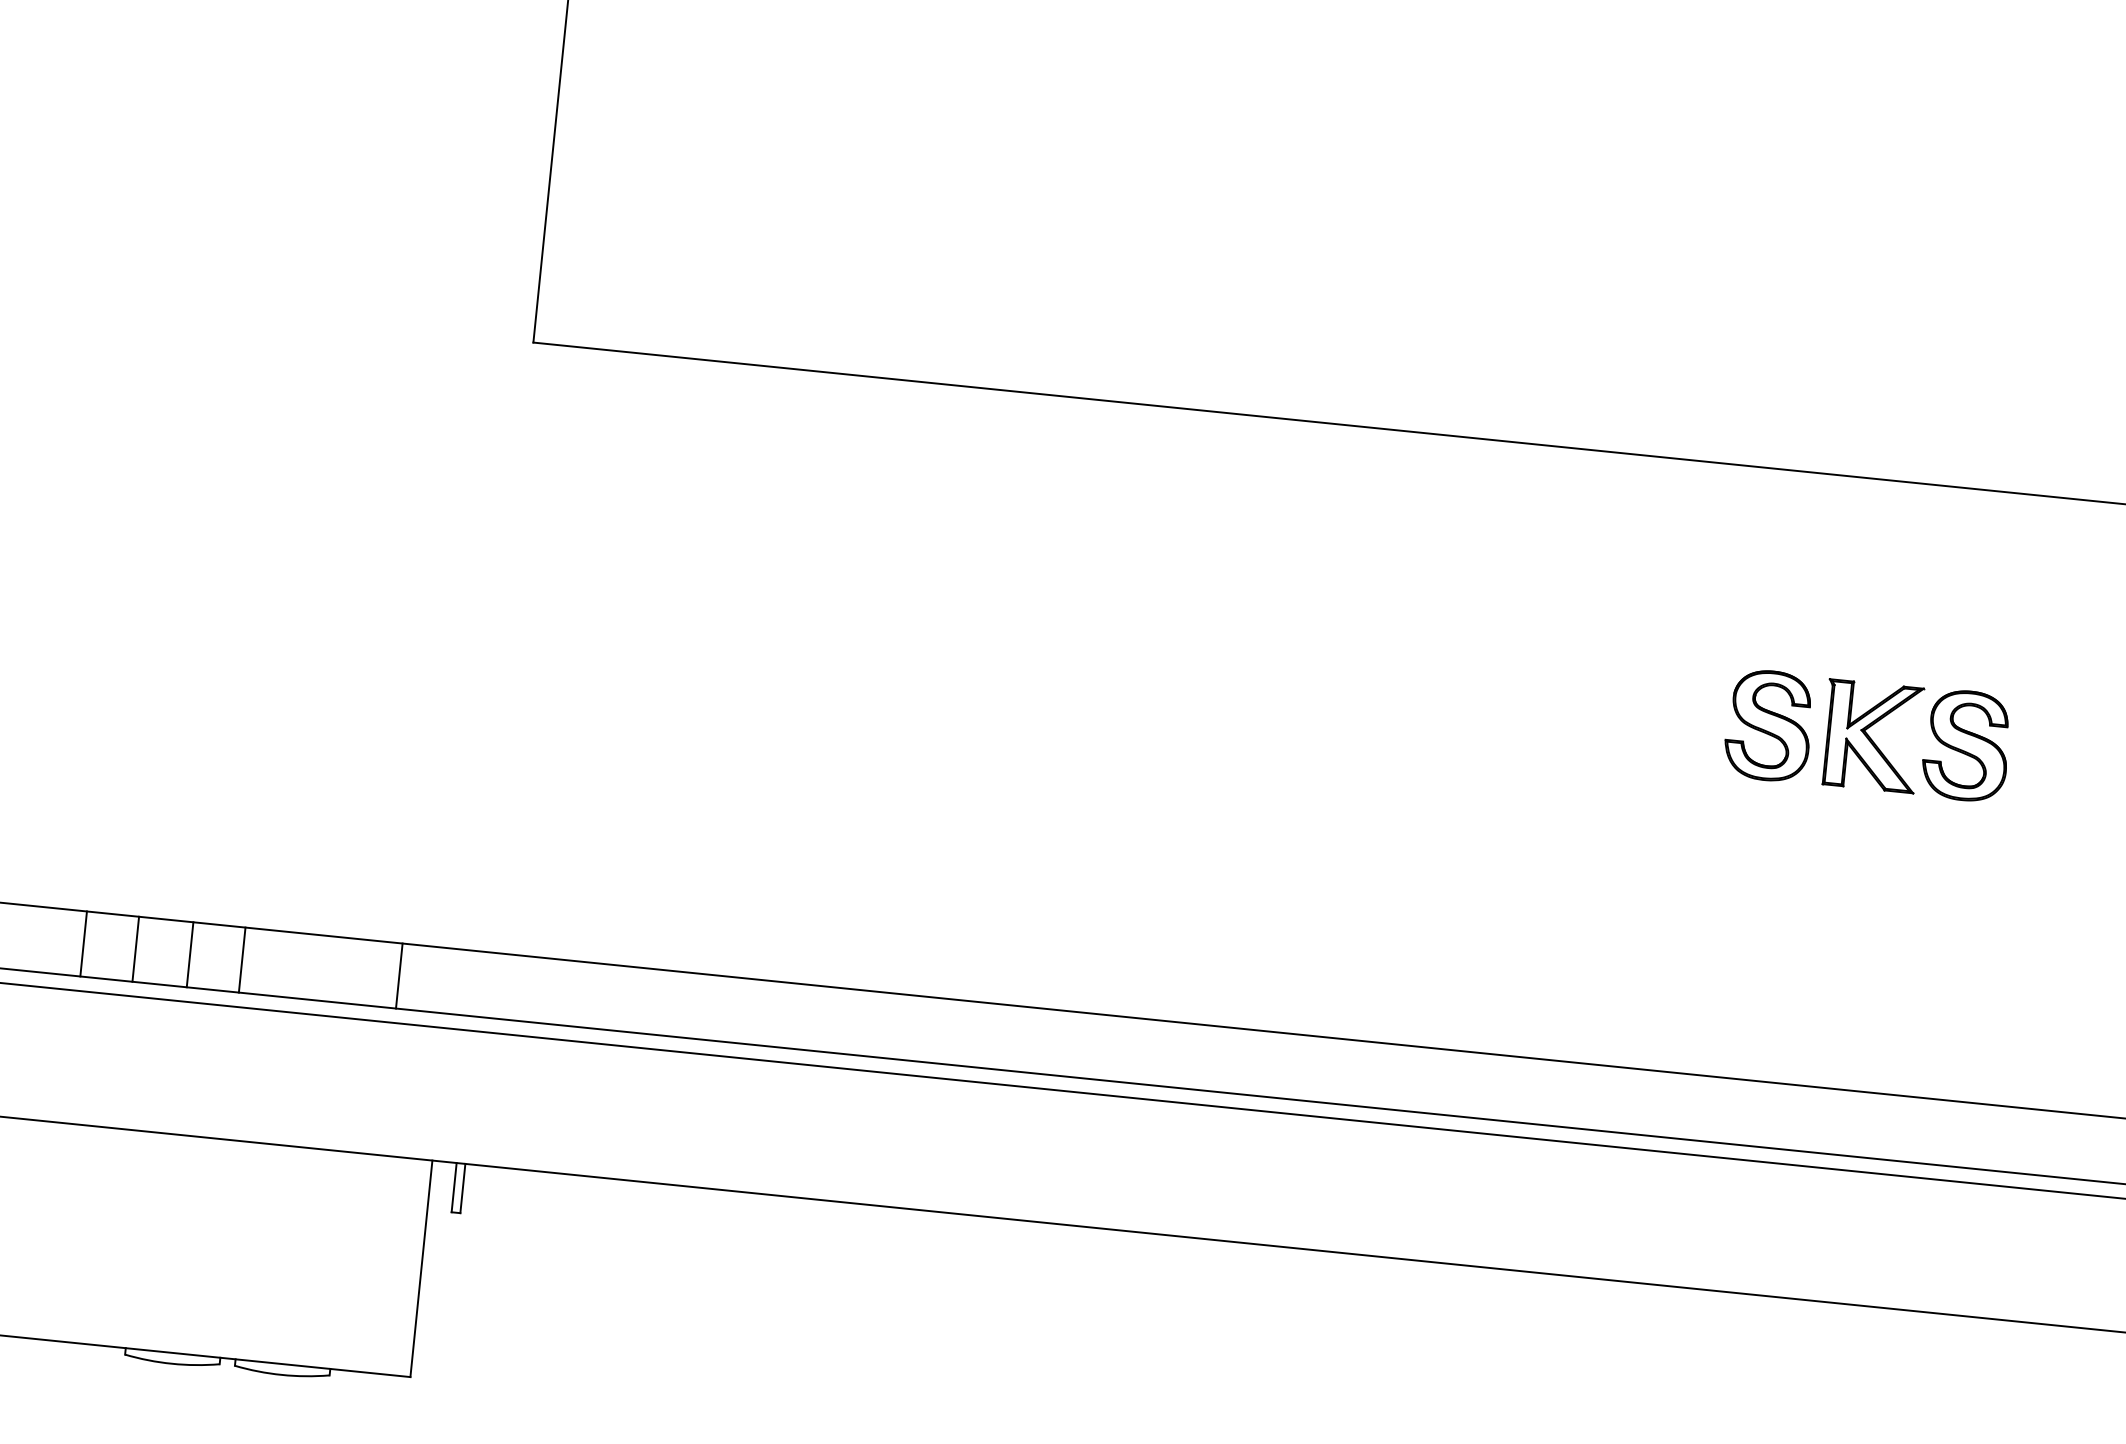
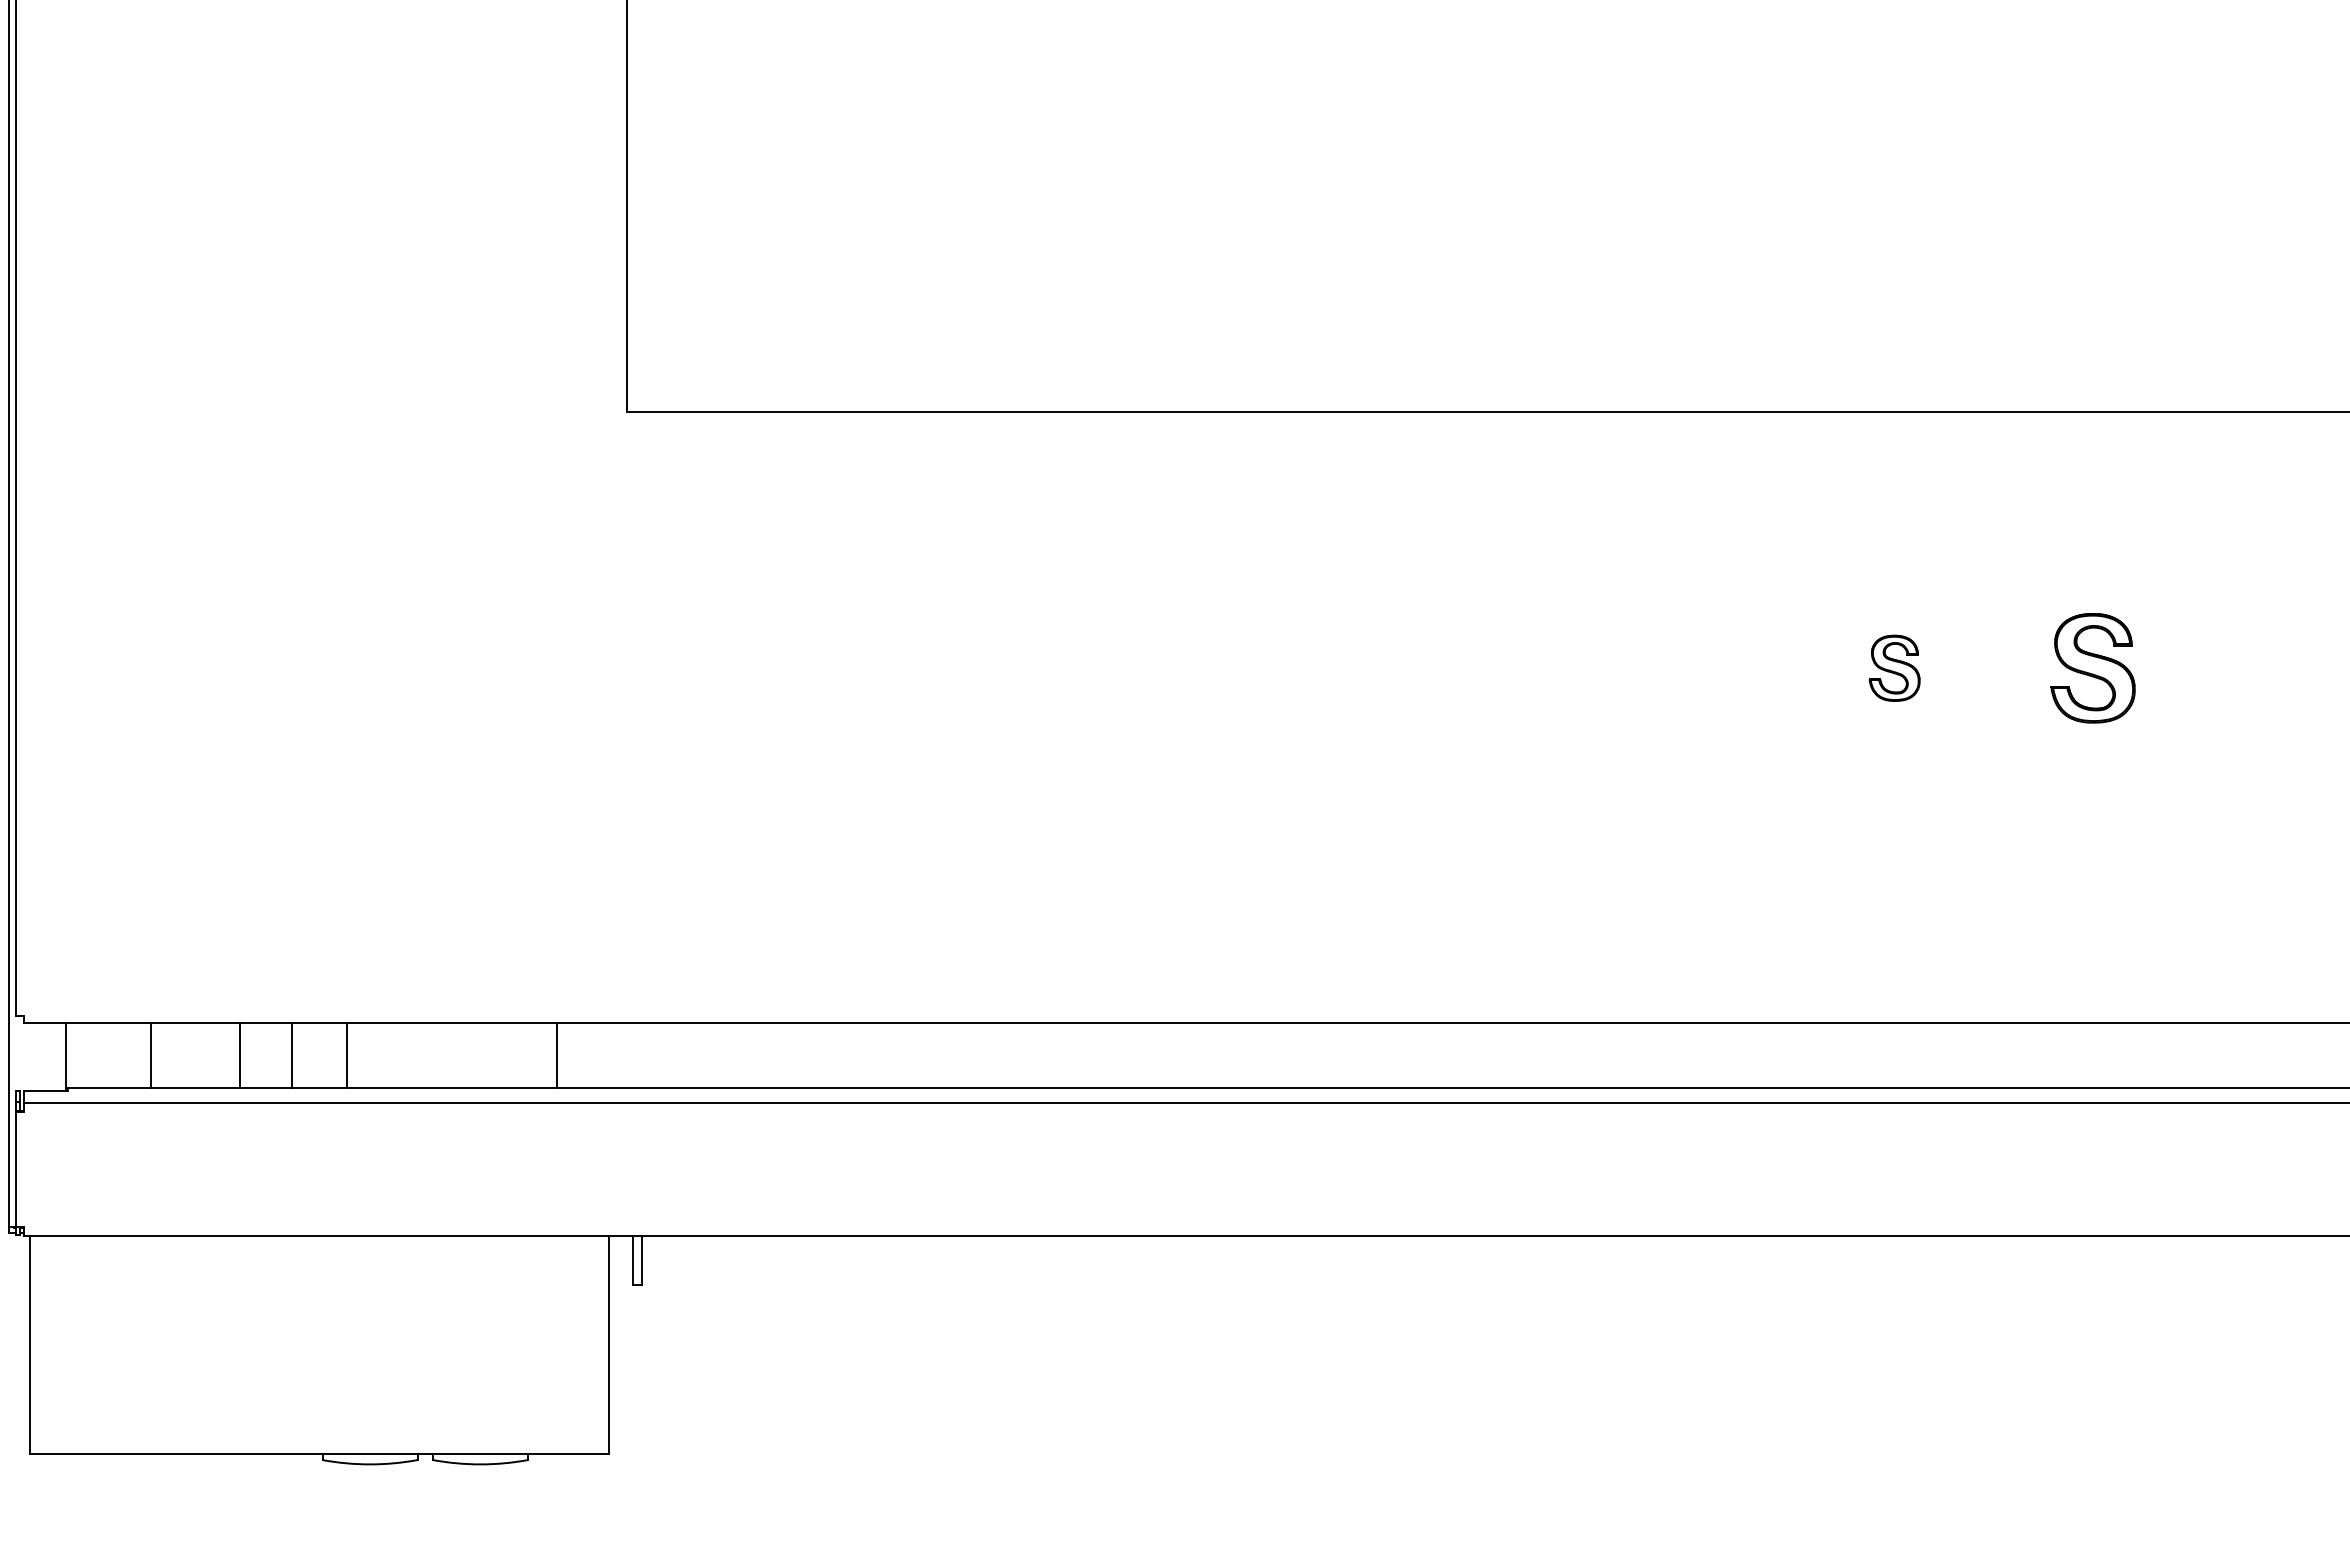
part: (1768, 725) -> (1894, 668), size x0.6
part: (1871, 736) -> (1997, 668), removed
line: (242, 959) -> (399, 1055), removed

